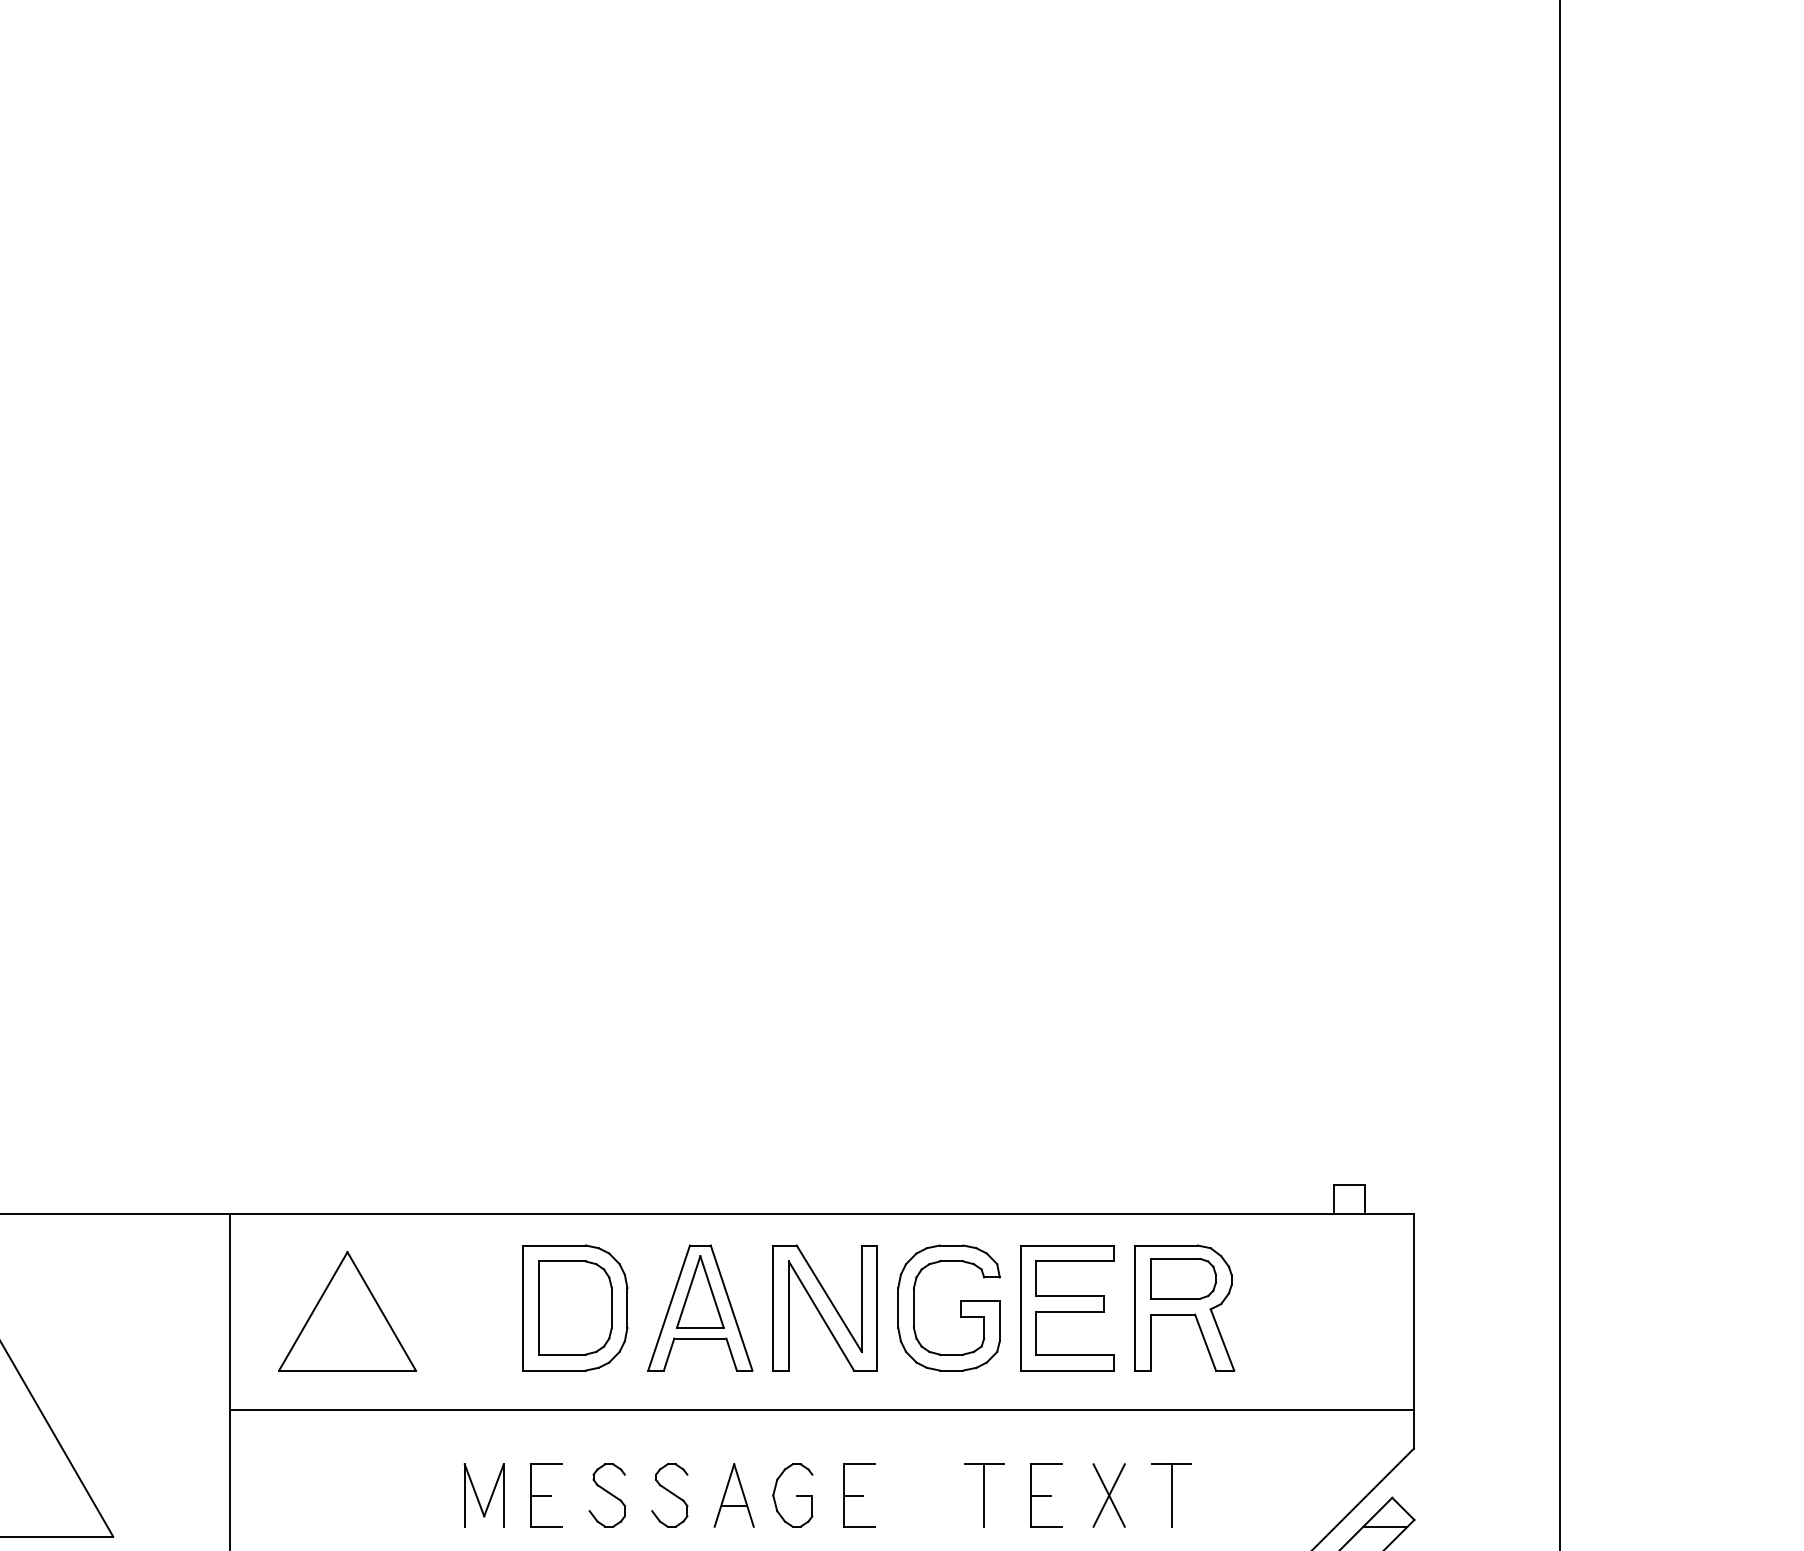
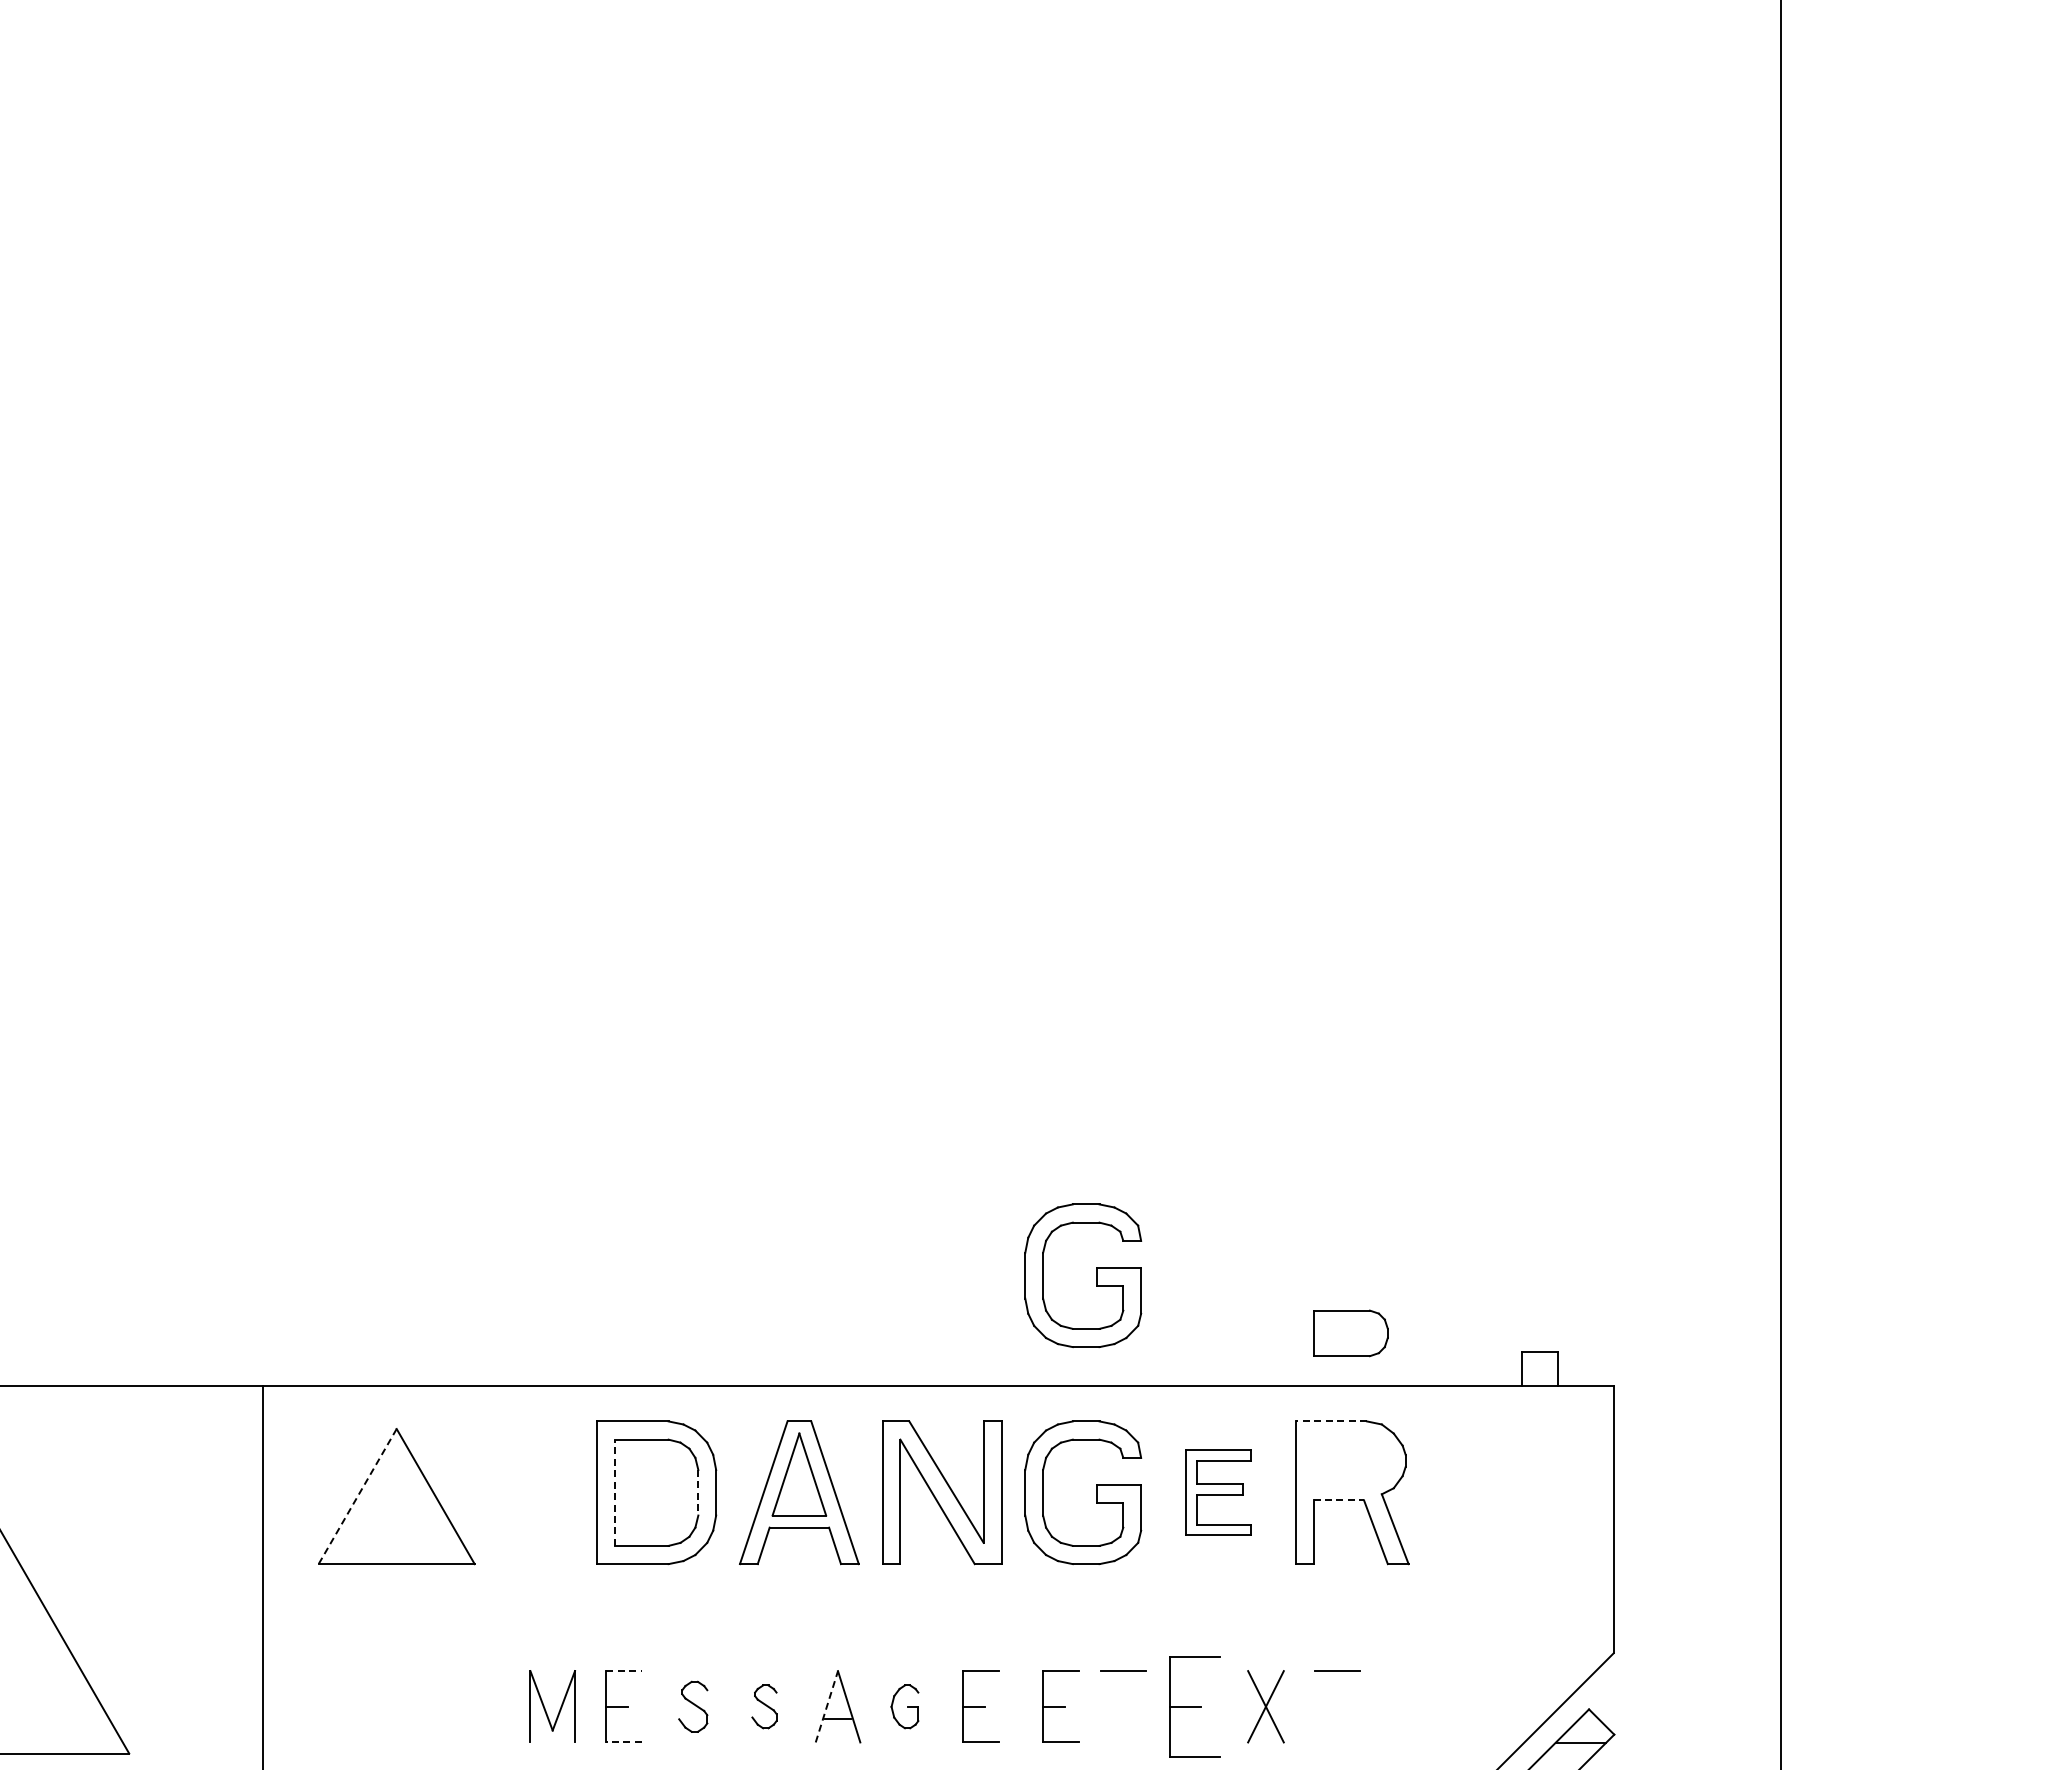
part: (960, 1117) -> (1096, 1275), added
line: (1166, 1245) -> (1331, 1421), solid -> dashed
part: (1183, 1278) -> (1350, 1333), moved
line: (539, 1307) -> (615, 1492), solid -> dashed
line: (611, 1307) -> (698, 1492), solid -> dashed
part: (1067, 1307) -> (1218, 1492), size x0.6
line: (313, 1311) -> (357, 1496), solid -> dashed
line: (1173, 1314) -> (1339, 1500), solid -> dashed
line: (821, 1409) -> (937, 1608), removed
line: (547, 1464) -> (624, 1671), solid -> dashed
part: (607, 1495) -> (693, 1706), size x0.7
part: (669, 1495) -> (764, 1706), size x0.6
line: (725, 1495) -> (827, 1706), solid -> dashed
part: (792, 1495) -> (904, 1706), size x0.6
part: (929, 1495) -> (1060, 1706), added
line: (984, 1495) -> (1123, 1706), removed
part: (1046, 1495) -> (1194, 1706), size x1.4
line: (1171, 1495) -> (1337, 1706), removed
line: (547, 1526) -> (624, 1742), solid -> dashed

